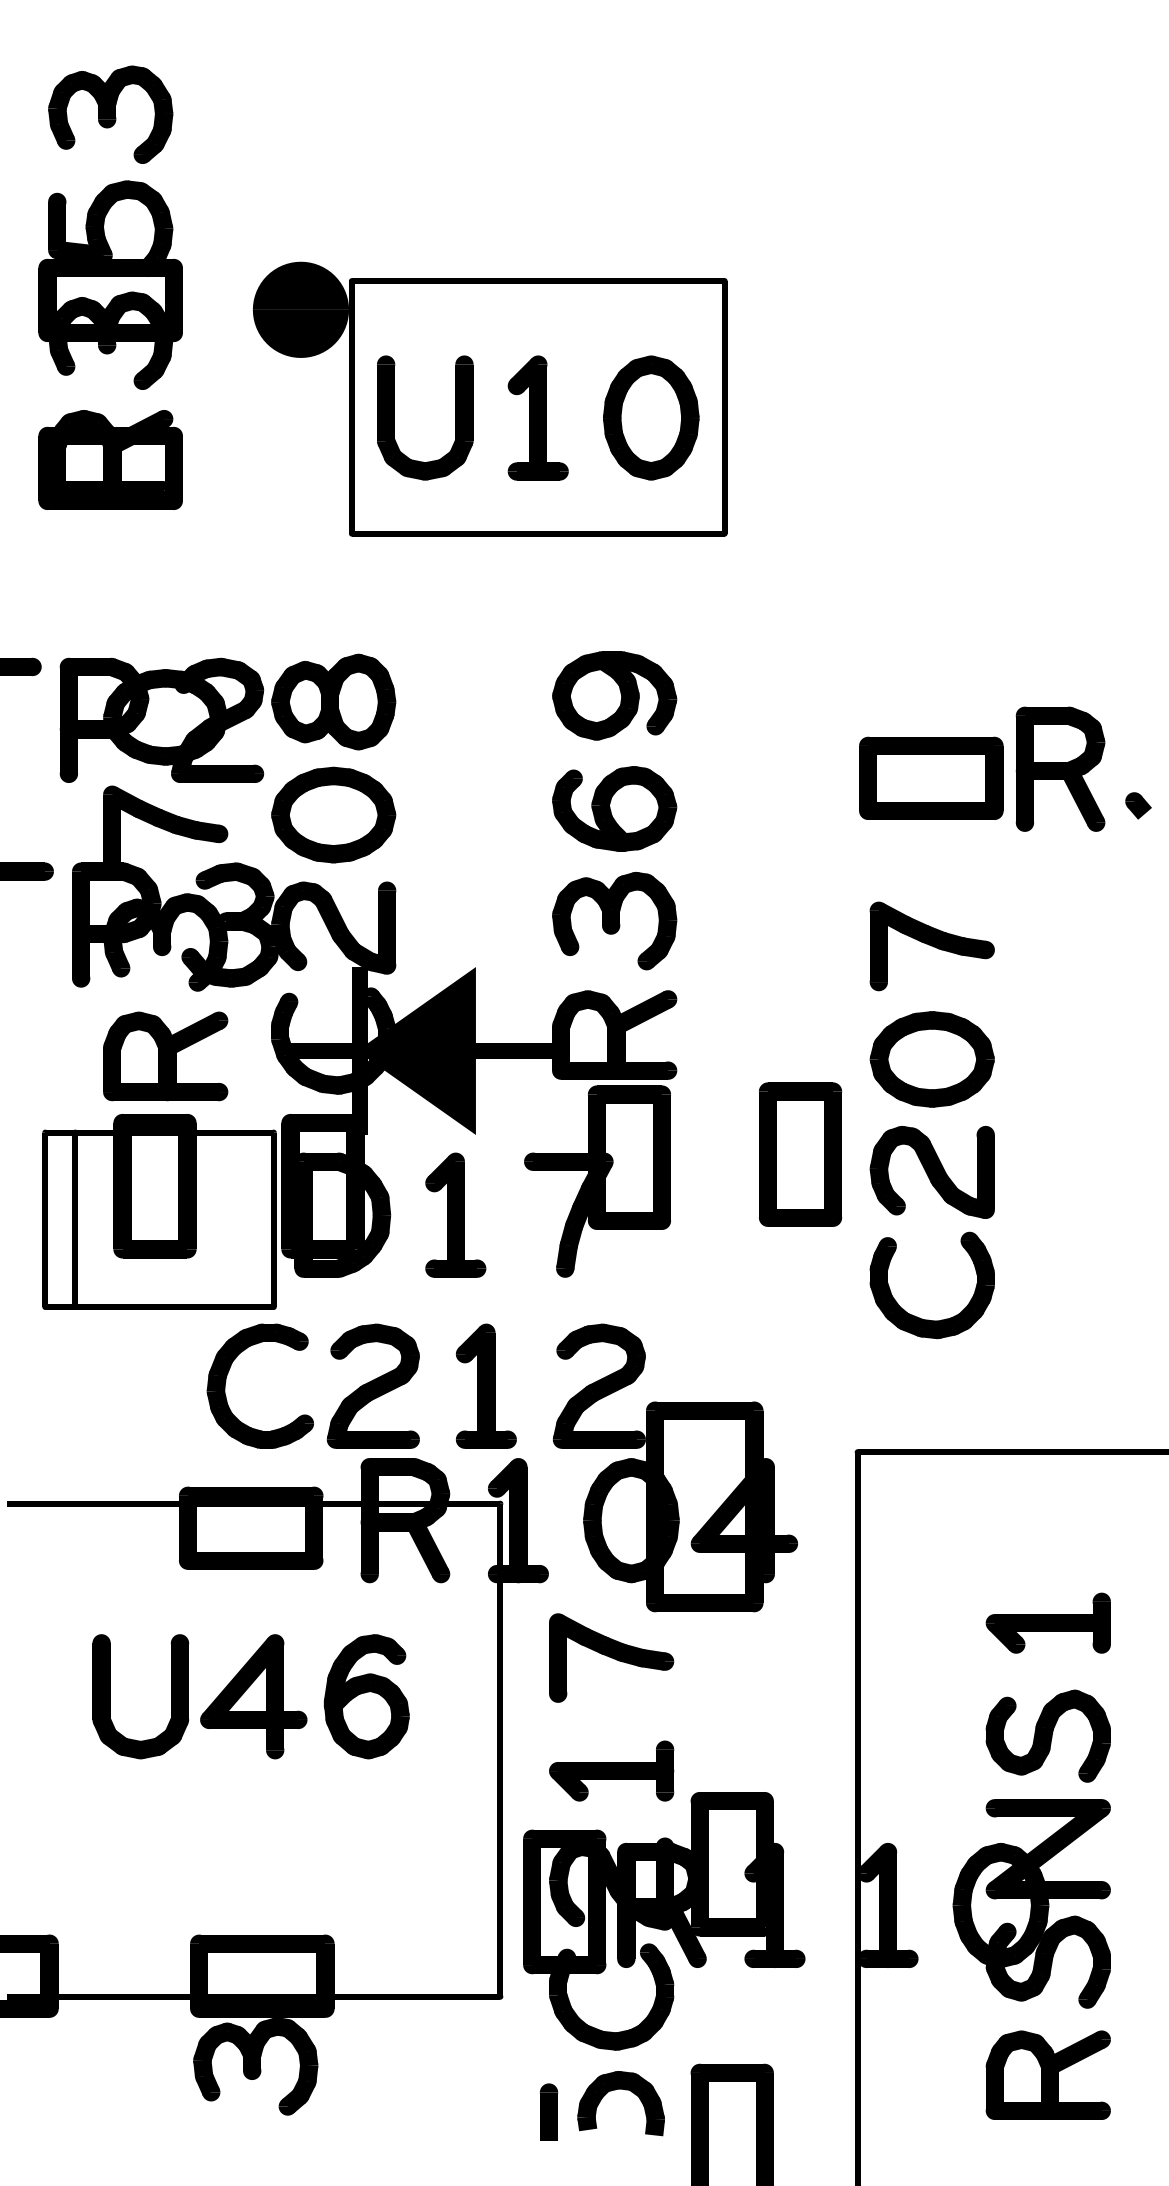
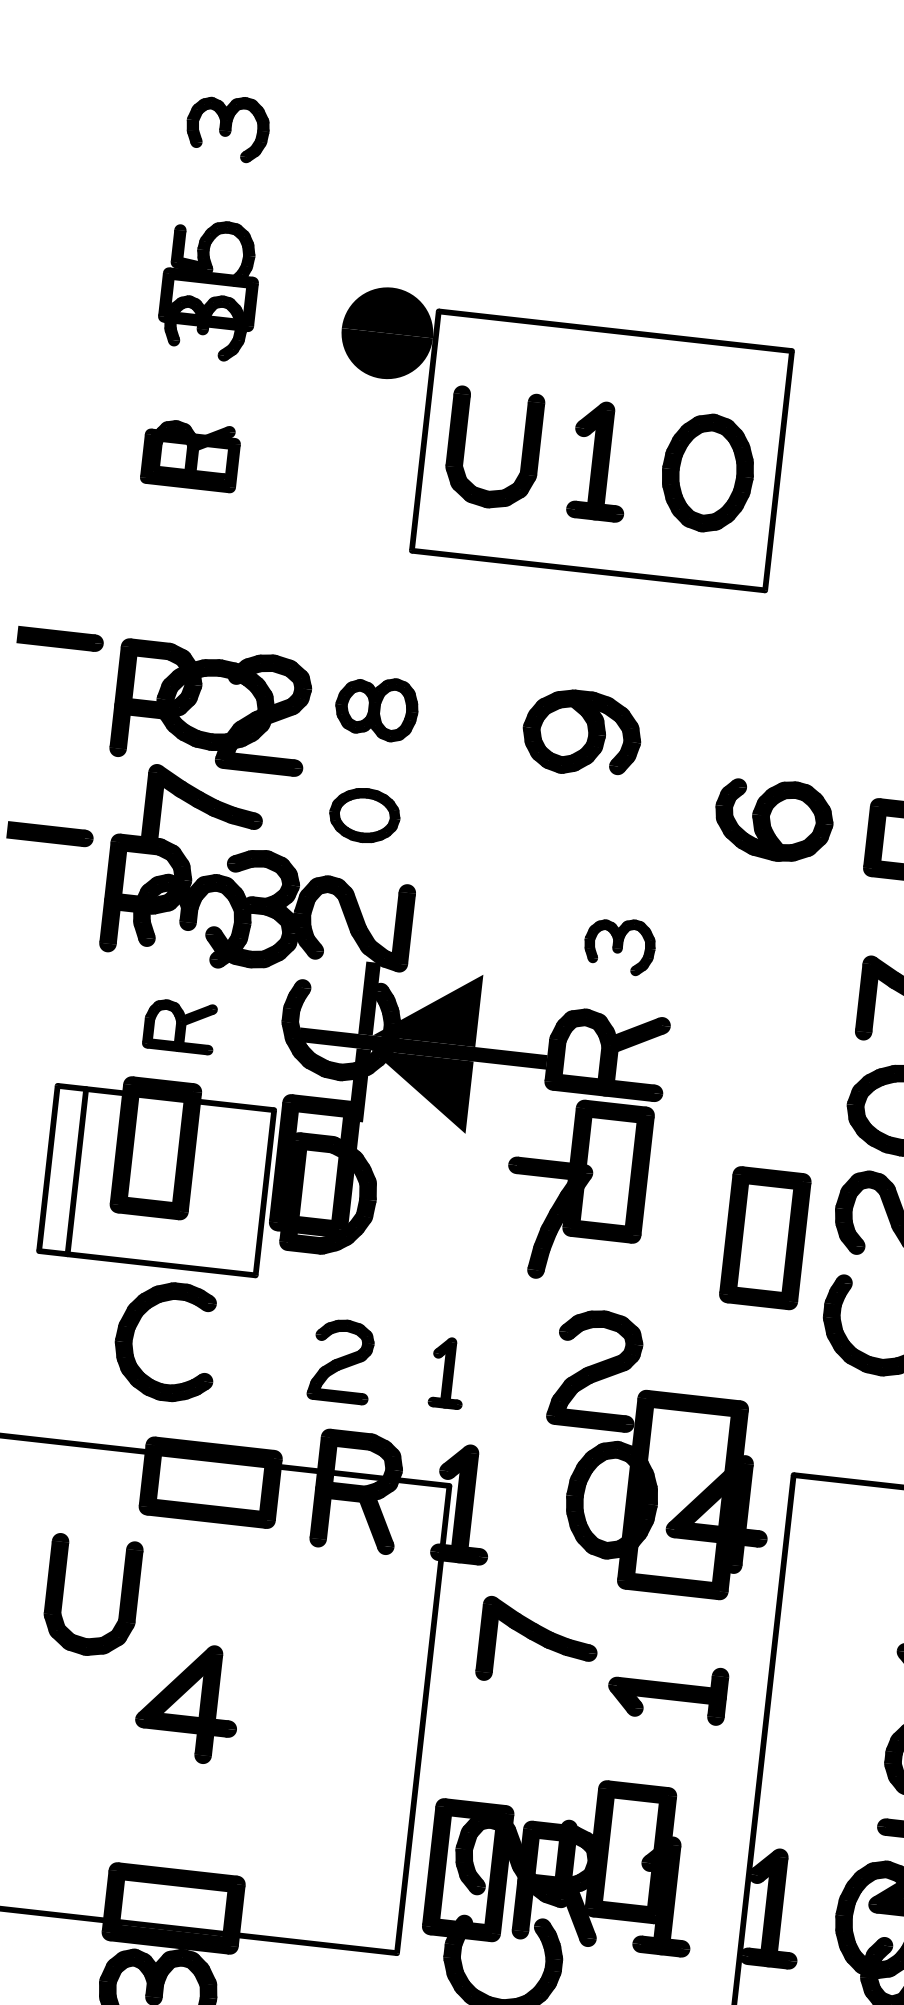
part: (110, 114) -> (227, 127), size x0.7
part: (110, 284) -> (209, 288), size x0.7
part: (110, 459) -> (190, 454), size x0.7
part: (614, 695) -> (582, 732), moved
part: (333, 701) -> (376, 707), size x0.7
part: (614, 808) -> (773, 819), moved
part: (333, 814) -> (364, 814), size x0.6
part: (614, 921) -> (619, 946), size x0.6
part: (165, 1056) -> (179, 1026), size x0.6
part: (800, 1154) -> (765, 1238), moved
part: (455, 1214) -> (437, 1207), removed
part: (229, 1371) -> (138, 1324), moved
part: (372, 1385) -> (340, 1360), size x0.7
part: (485, 1385) -> (447, 1372), size x0.6
part: (675, 1467) -> (659, 1454), moved
part: (110, 1696) -> (63, 1593), moved
part: (253, 1696) -> (188, 1702), moved
part: (366, 1696) -> (302, 1654), removed
part: (611, 1770) -> (667, 1690), moved

